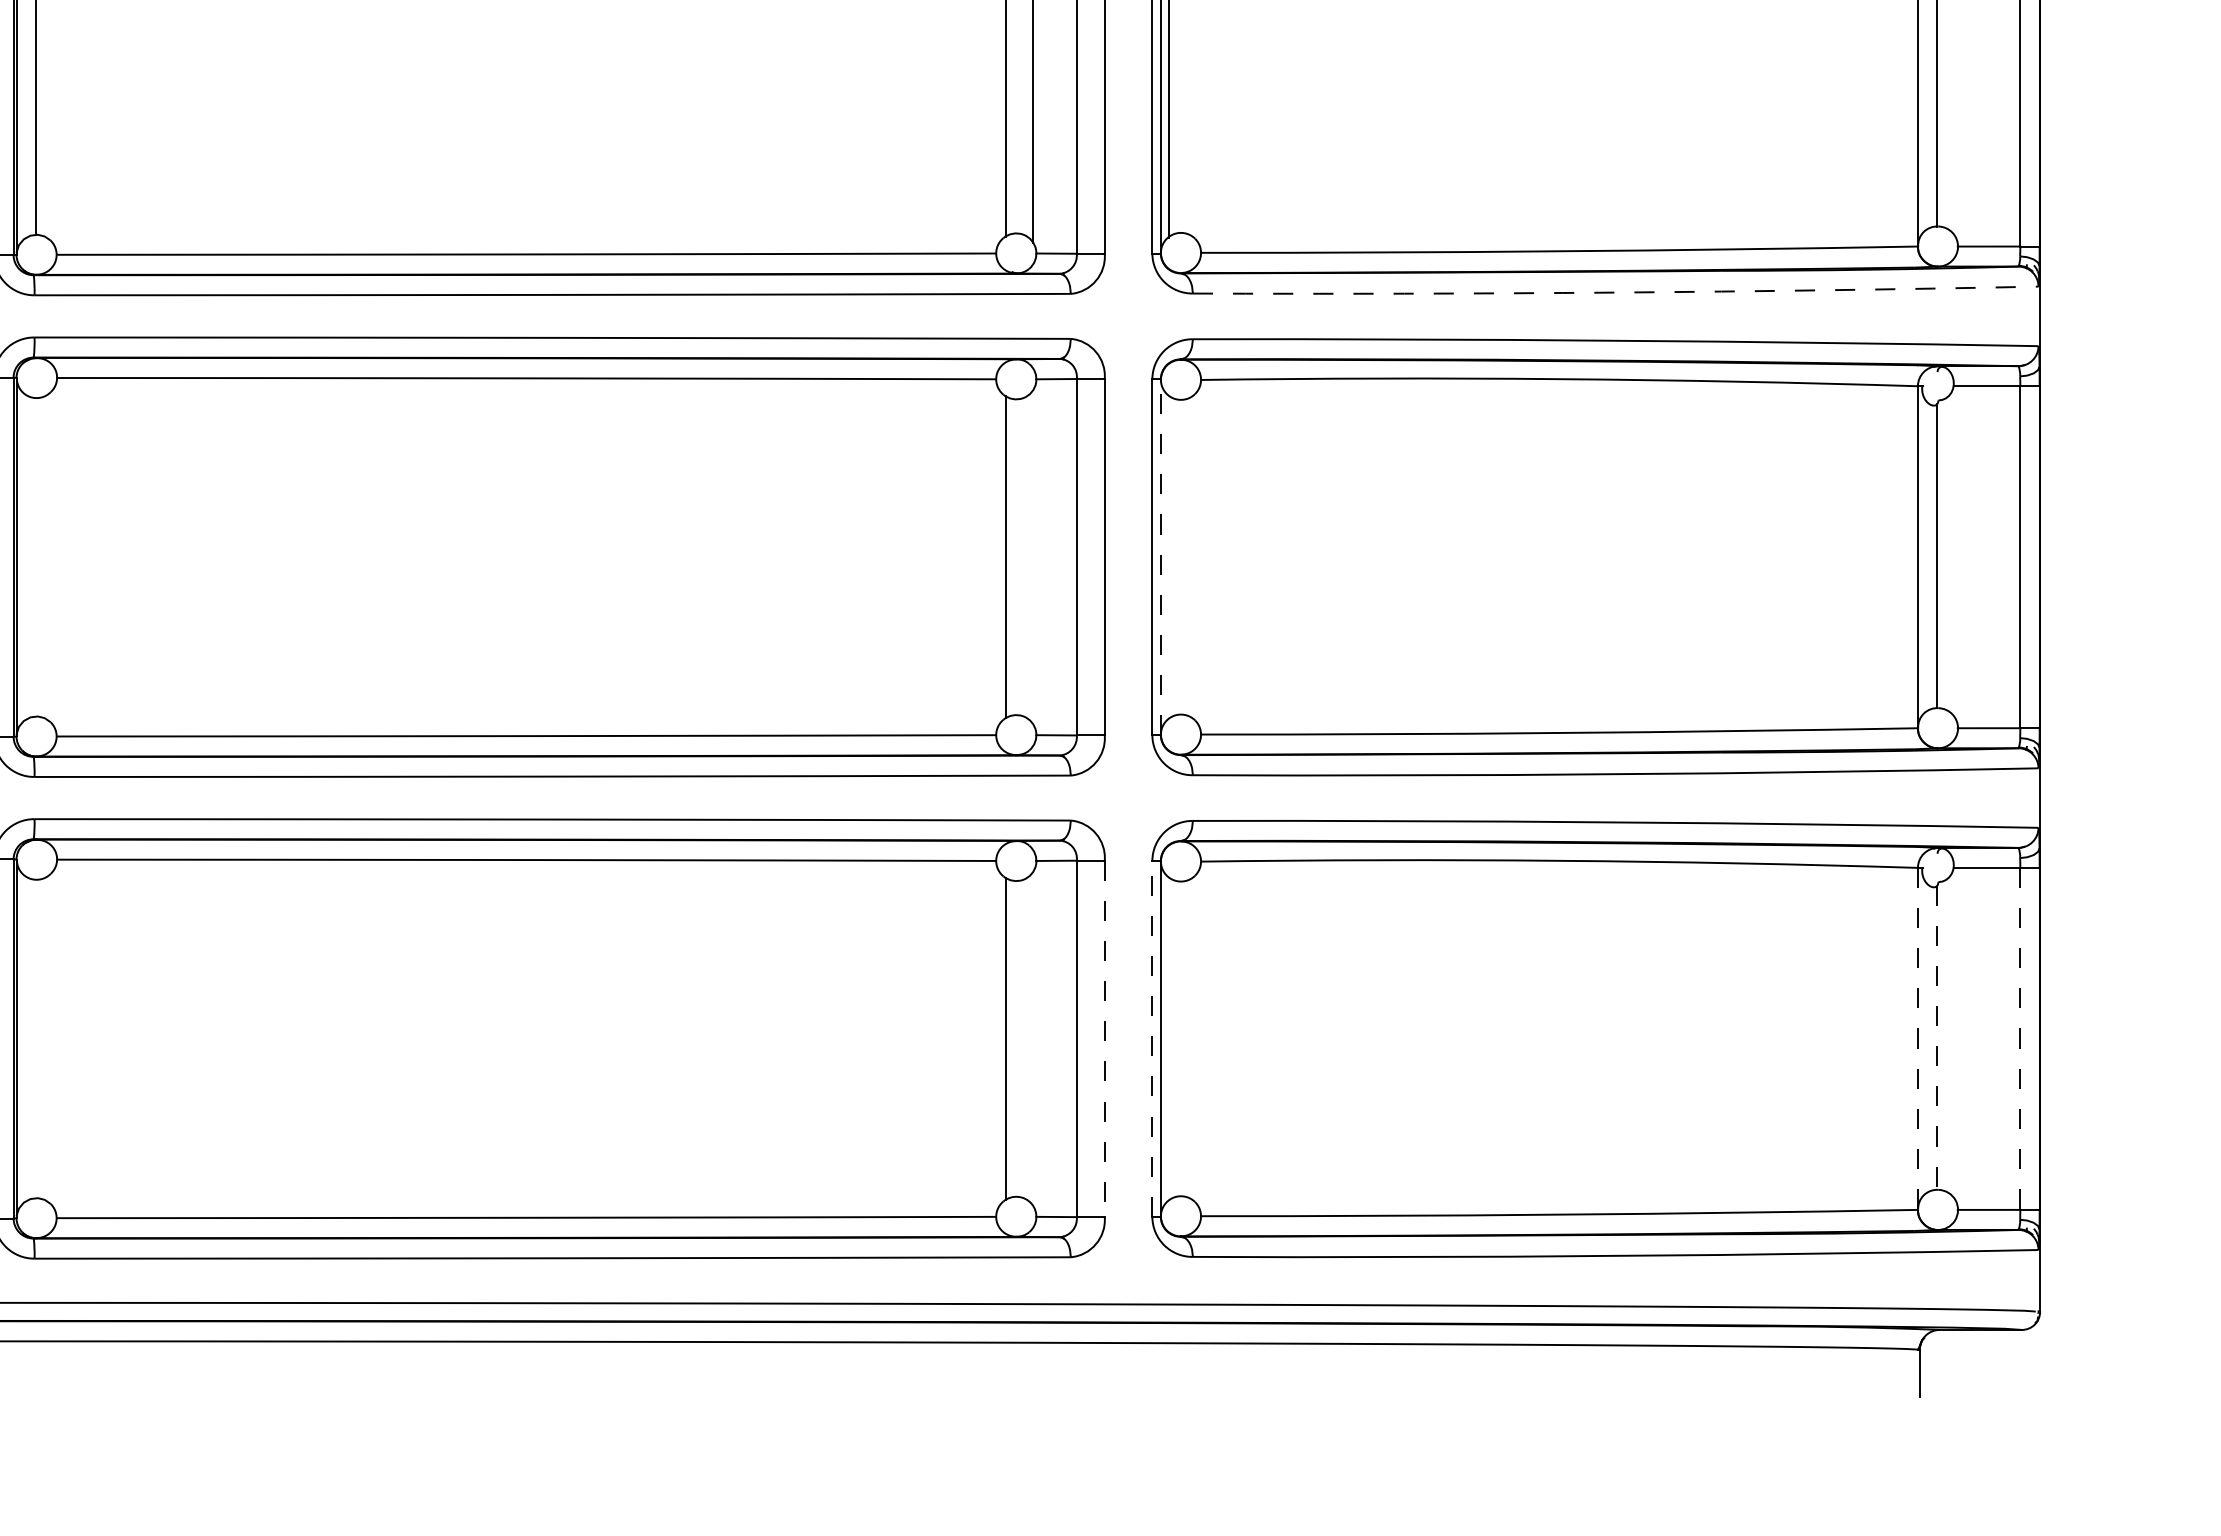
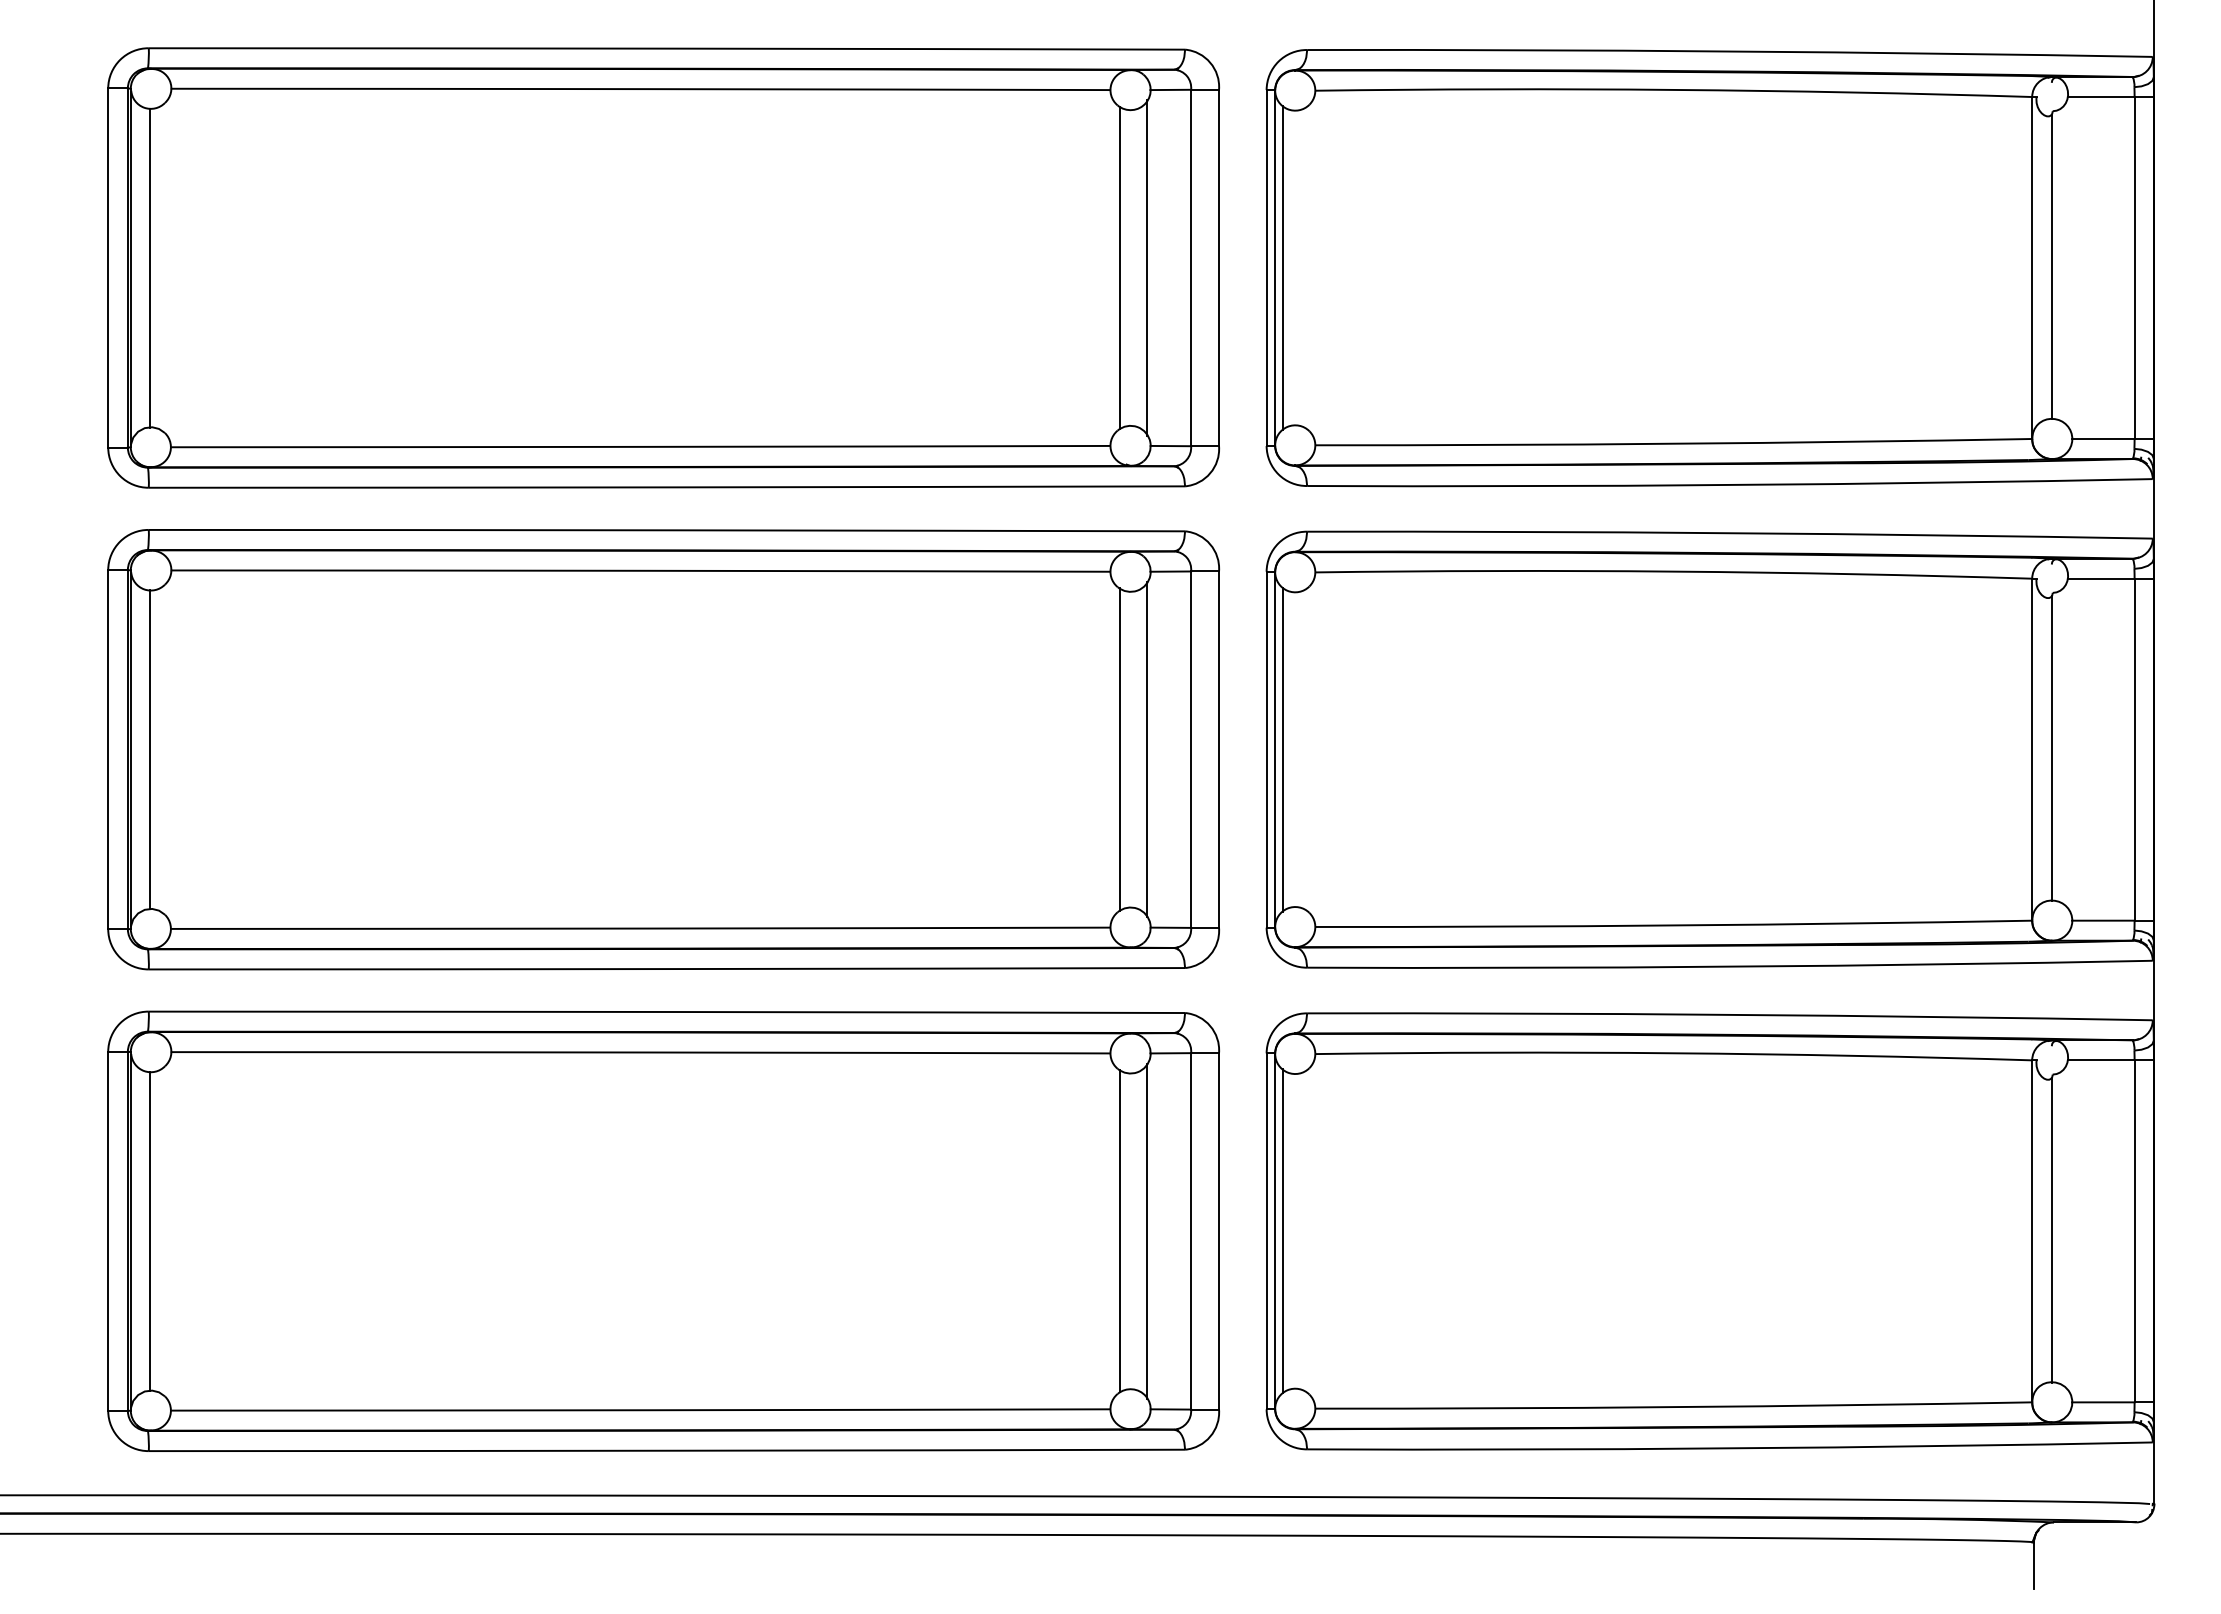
arc: (1615, 293) -> (1729, 485), dashed -> solid
line: (36, 557) -> (150, 749), added
line: (1033, 557) -> (1147, 749), added
line: (1161, 557) -> (1275, 749), dashed -> solid
line: (1168, 557) -> (1282, 749), added
line: (36, 1038) -> (150, 1230), added
line: (1937, 1038) -> (2051, 1230), dashed -> solid
line: (1033, 1039) -> (1147, 1231), added
line: (1105, 1039) -> (1219, 1231), dashed -> solid
line: (1152, 1039) -> (1266, 1231), dashed -> solid
line: (1168, 1039) -> (1282, 1231), added
line: (1918, 1039) -> (2032, 1231), dashed -> solid
line: (2020, 1039) -> (2134, 1231), dashed -> solid

